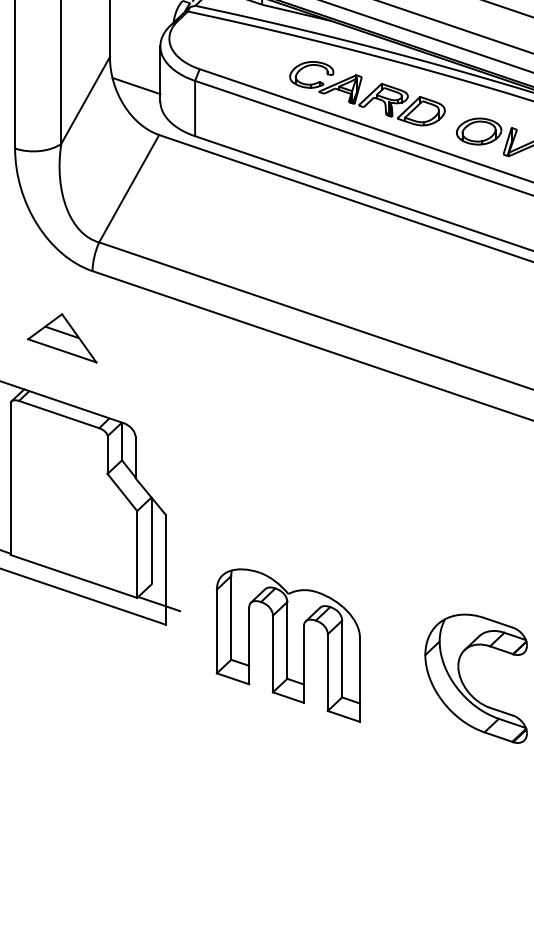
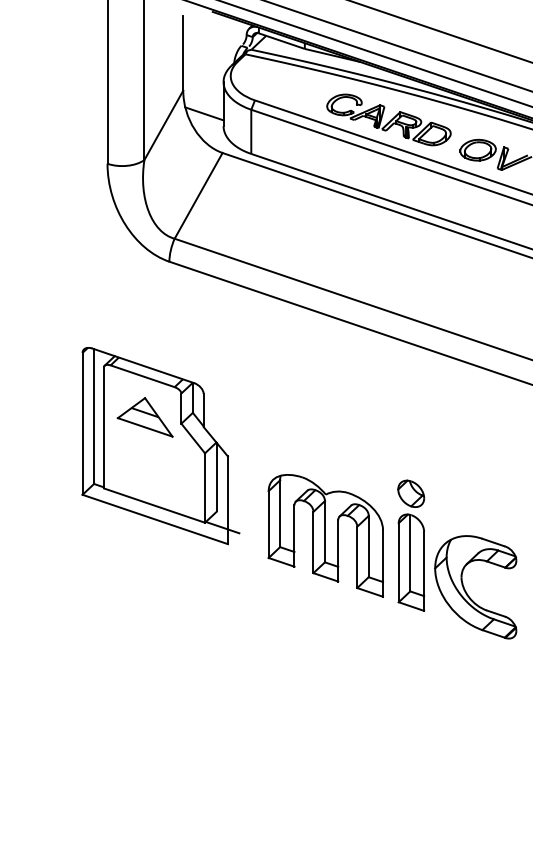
part: (61, 338) -> (144, 417), moved
part: (395, 626) -> (411, 545), added
part: (288, 645) -> (325, 535), moved

